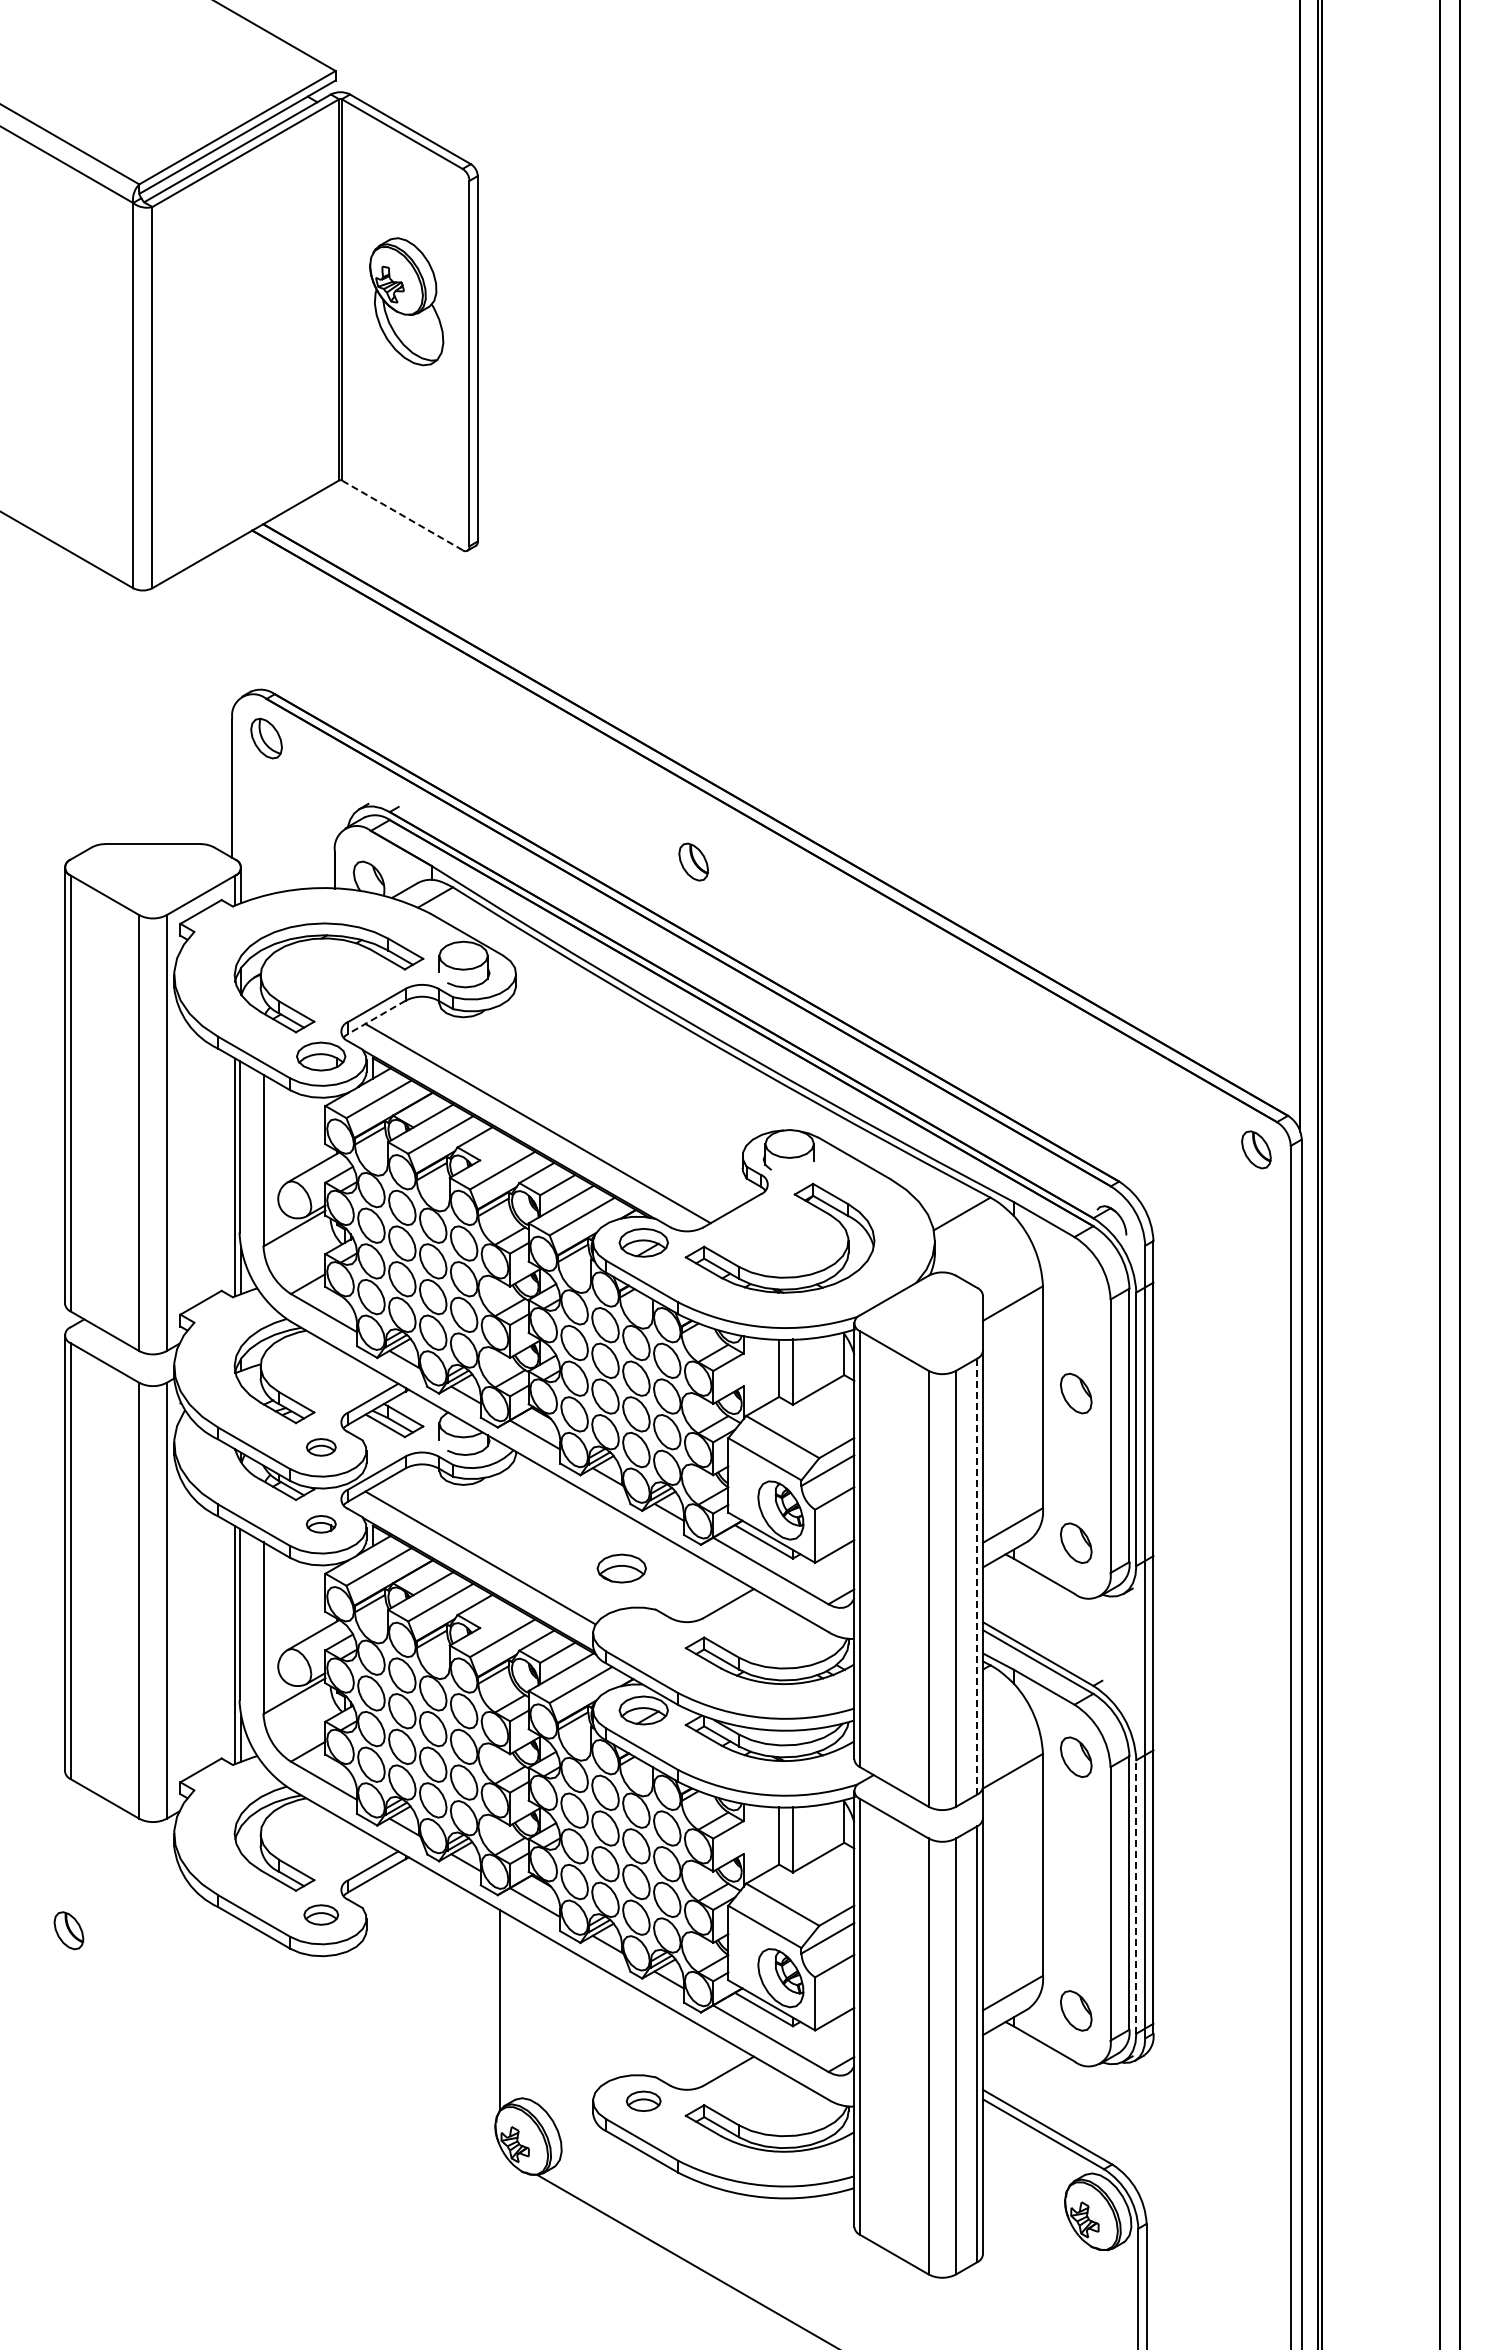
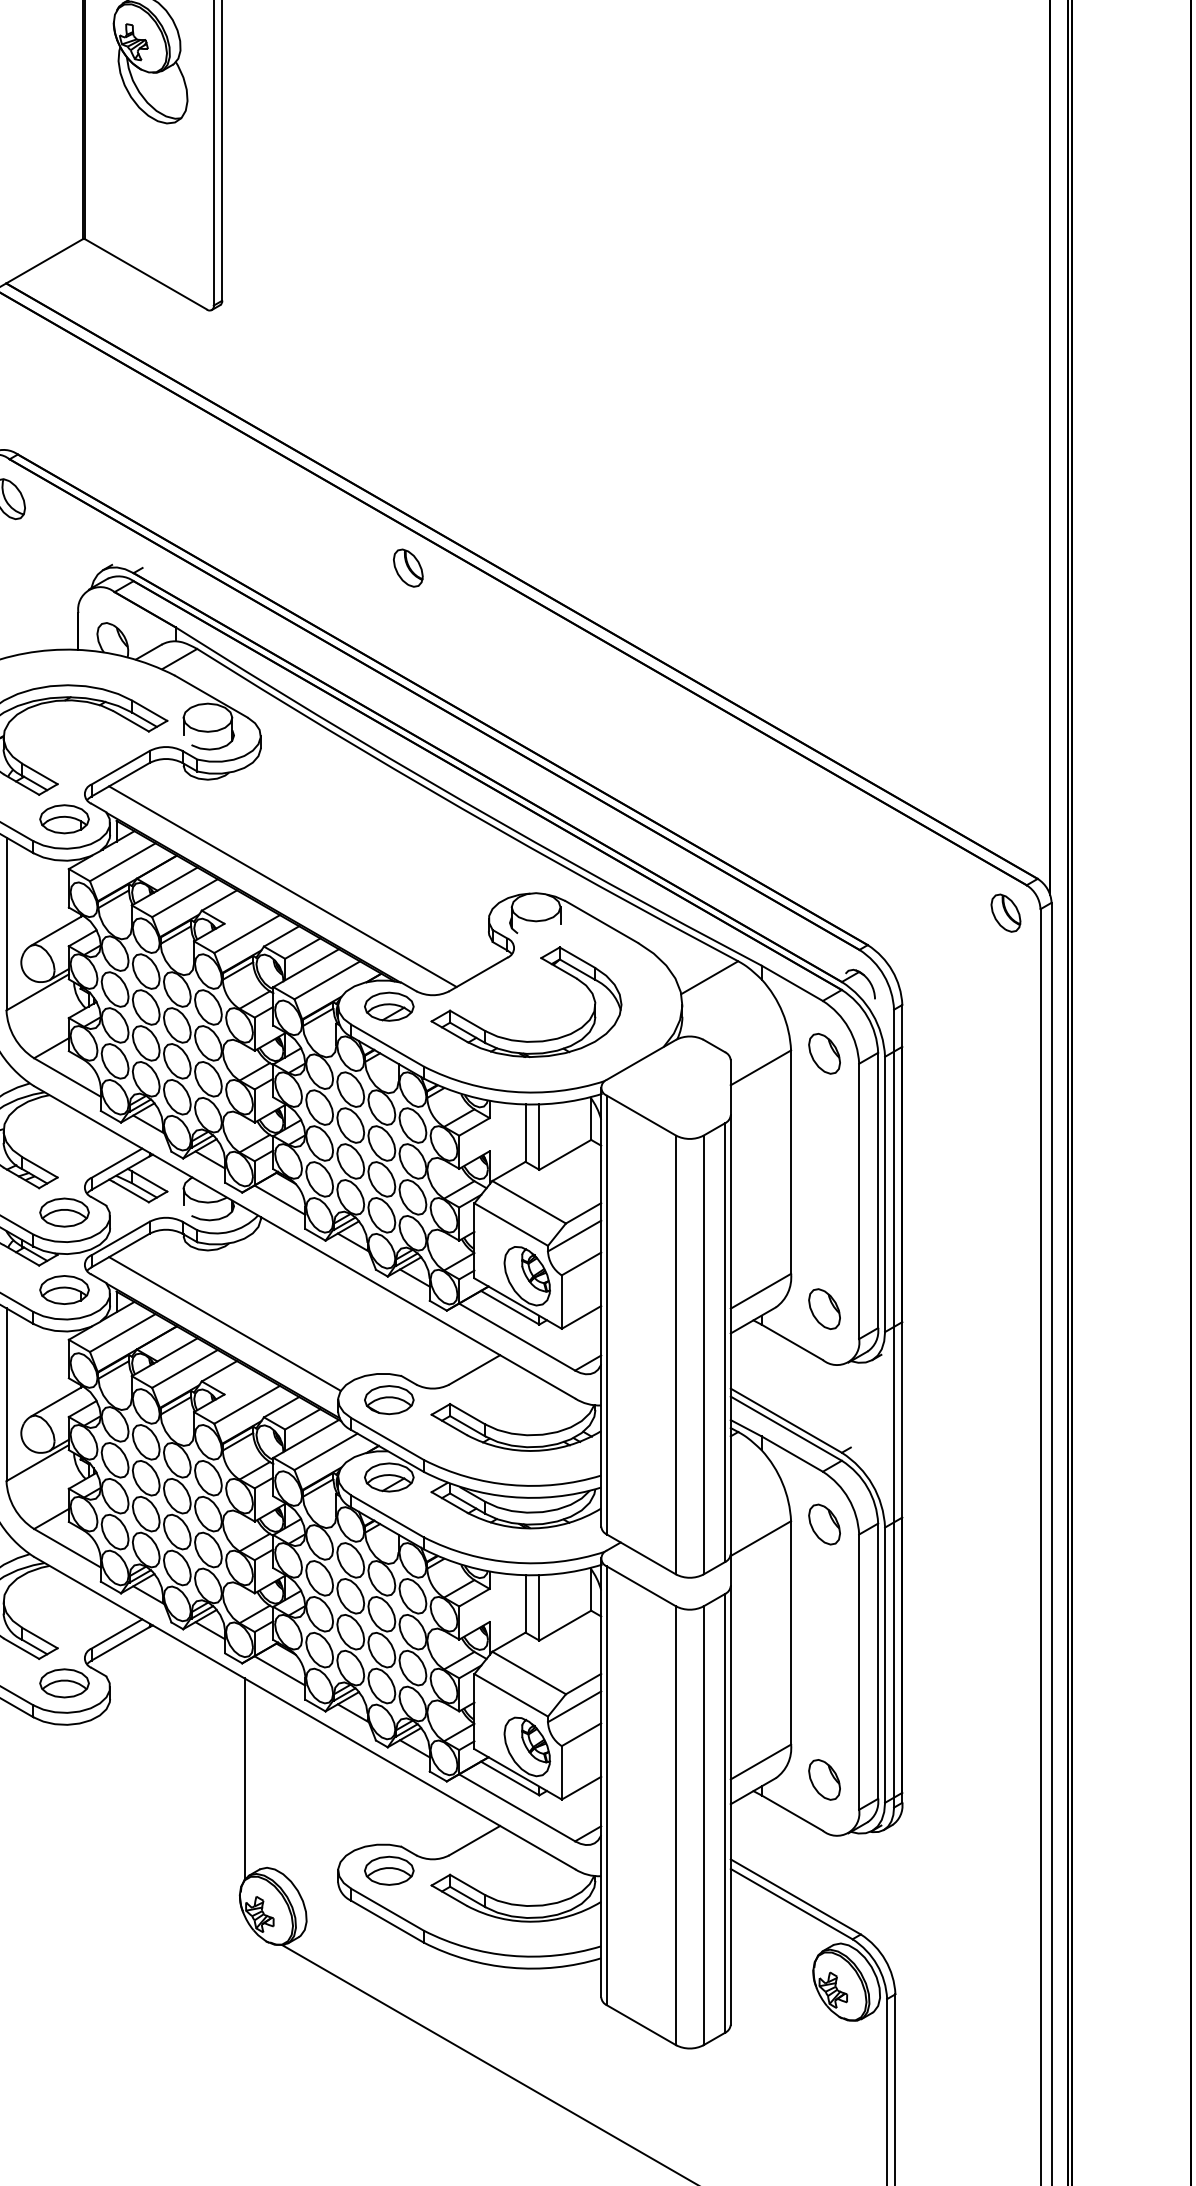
line: (402, 515) -> (146, 274), dashed -> solid
part: (693, 861) -> (408, 567), moved
line: (376, 1017) -> (120, 779), dashed -> solid
part: (1076, 1393) -> (824, 1053), moved
part: (321, 1447) -> (64, 1212), size x1.67
part: (321, 1524) -> (64, 1290), size x1.67
part: (621, 1568) -> (388, 1399), moved
line: (977, 1576) -> (725, 1342), dashed -> solid
line: (1136, 1896) -> (885, 1664), dashed -> solid
part: (321, 1914) -> (64, 1682), size x1.43
part: (643, 2101) -> (388, 1871), size x1.43

